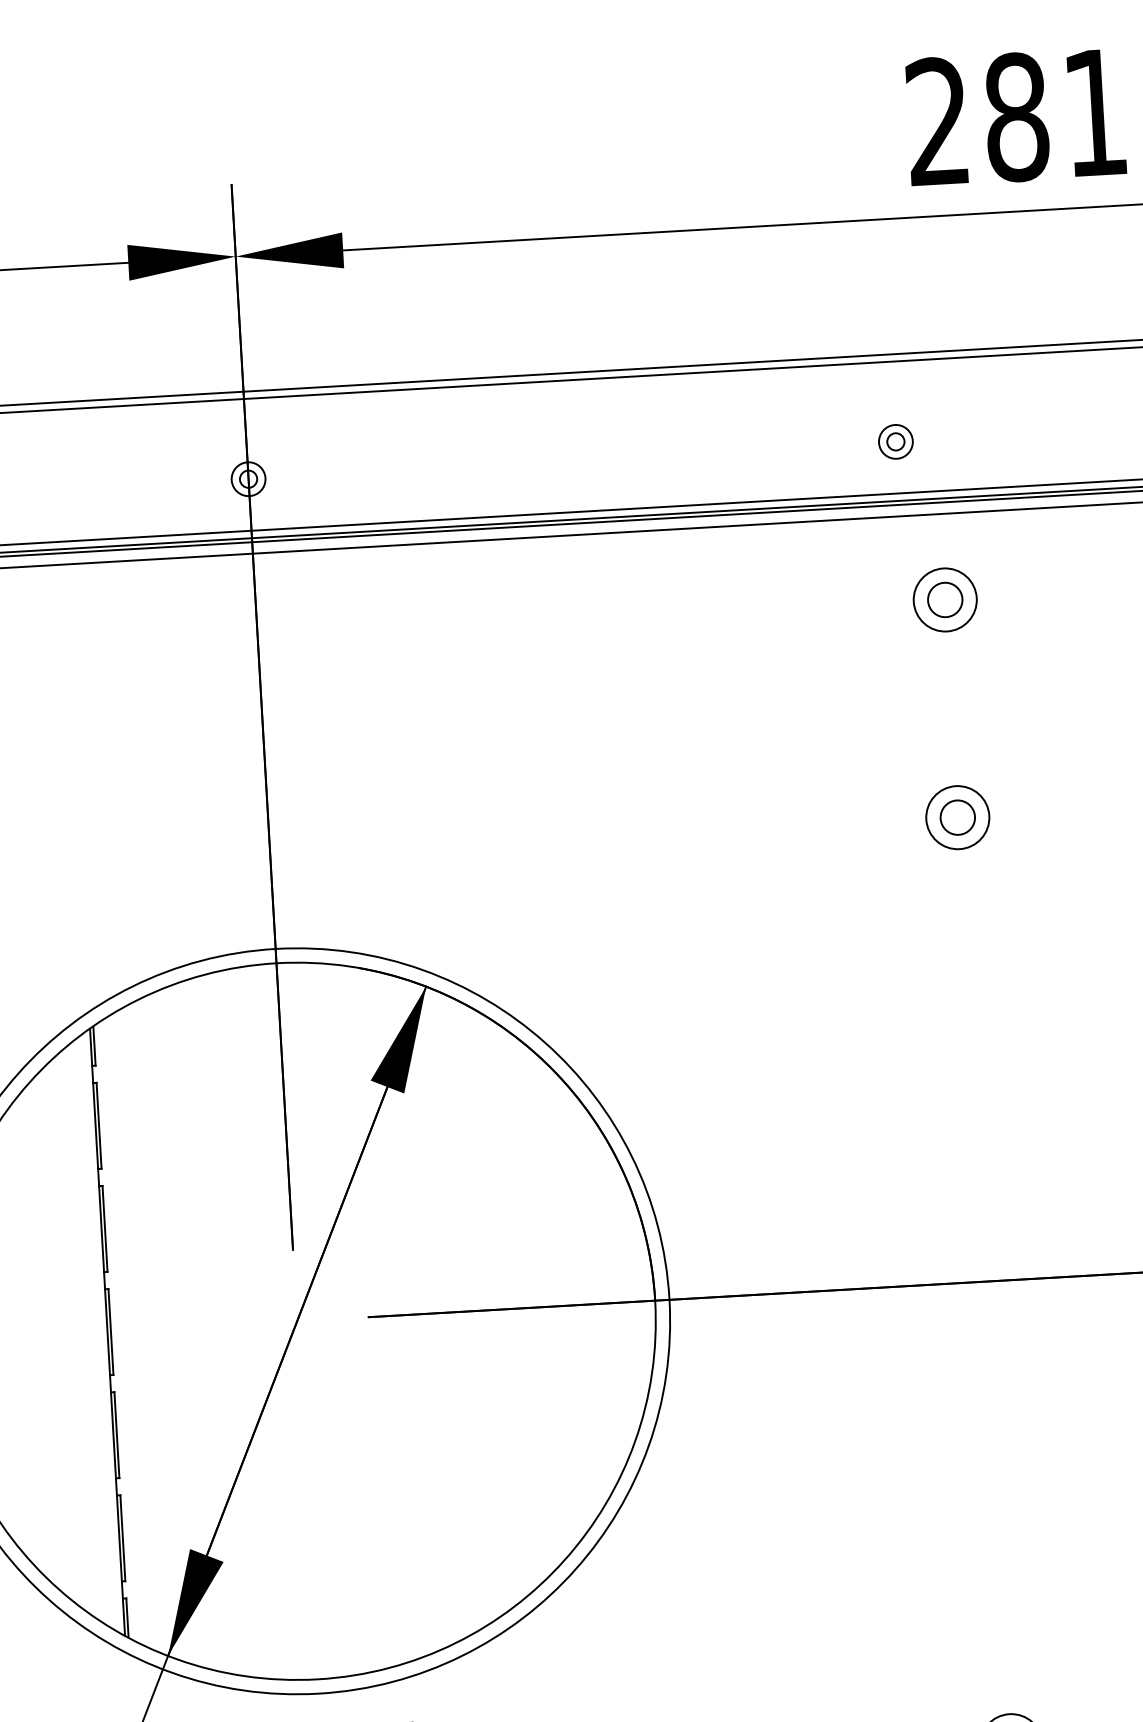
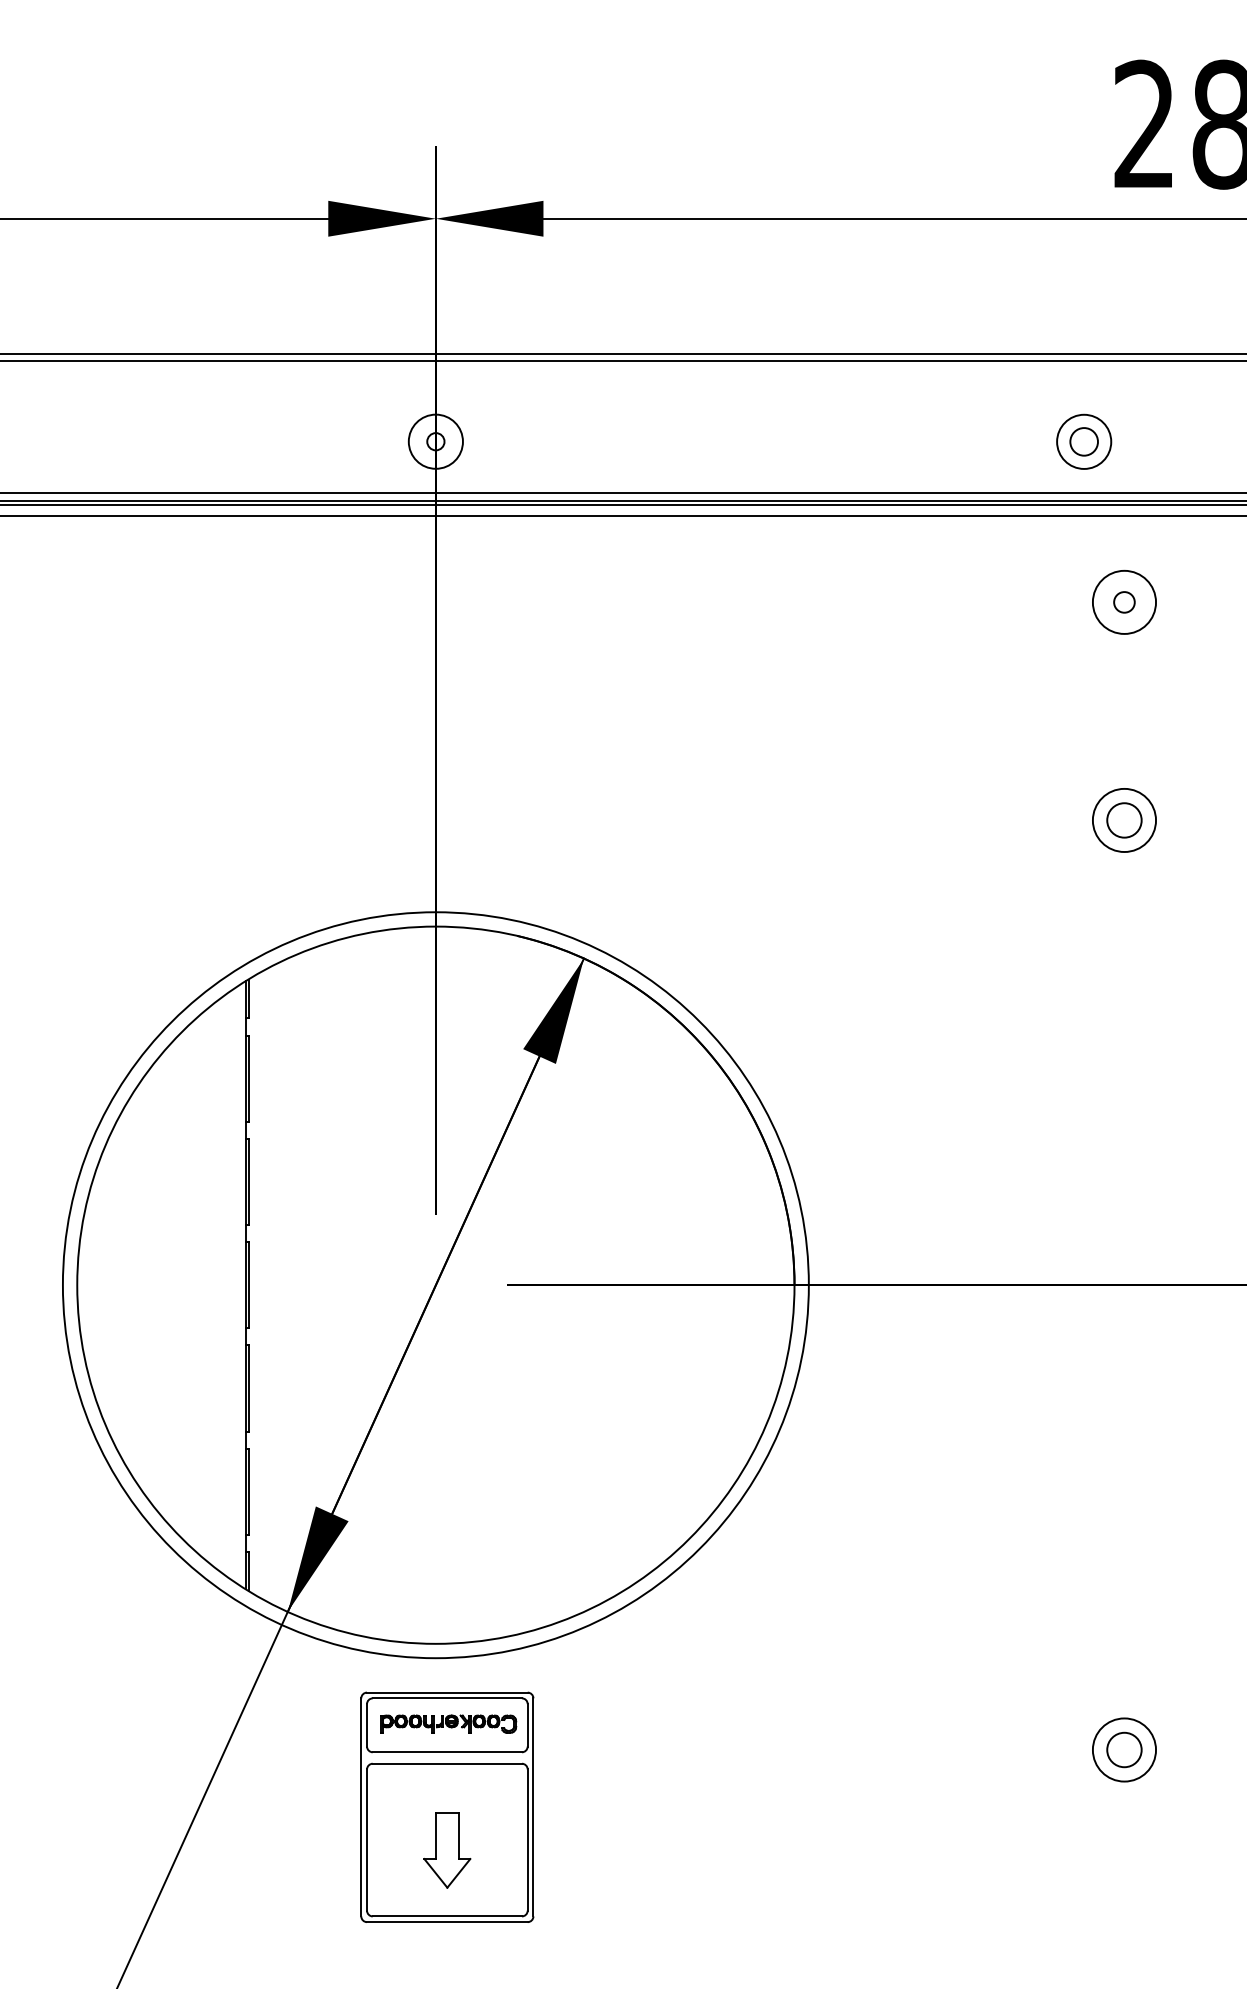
part: (896, 441) -> (1084, 441), size x1.6
circle: (248, 479) -> (435, 441), size x1.6
circle: (945, 600) -> (1124, 602), size x0.6

